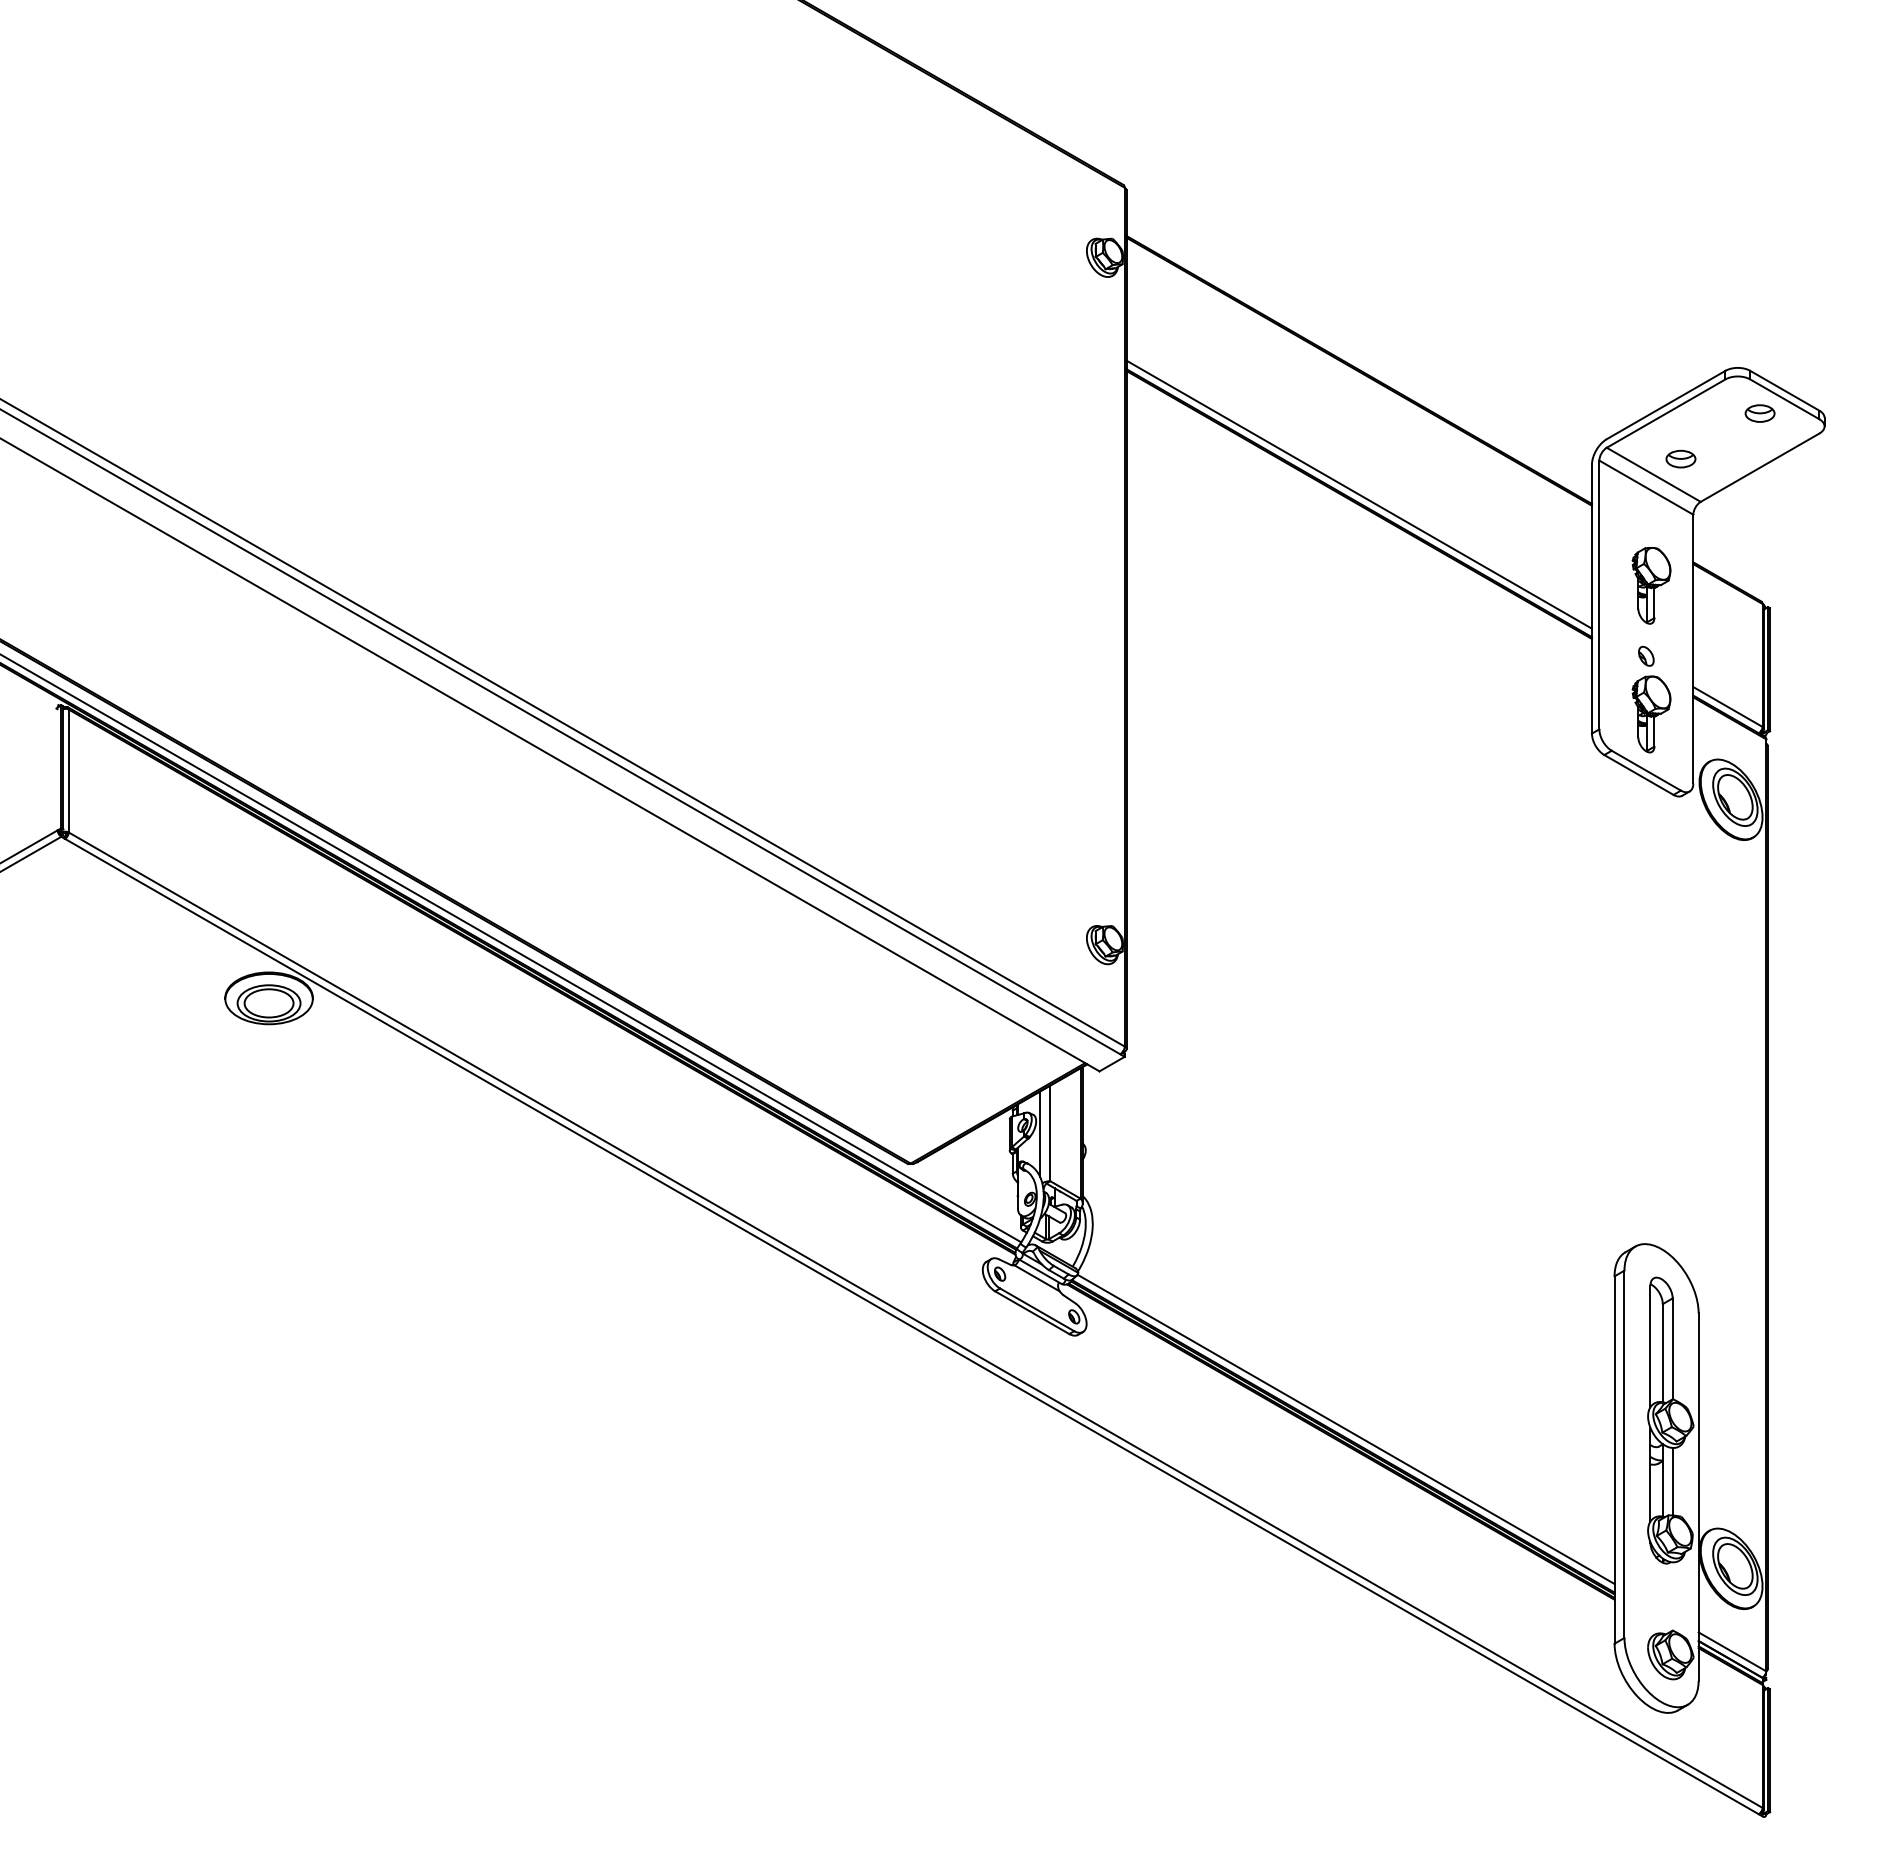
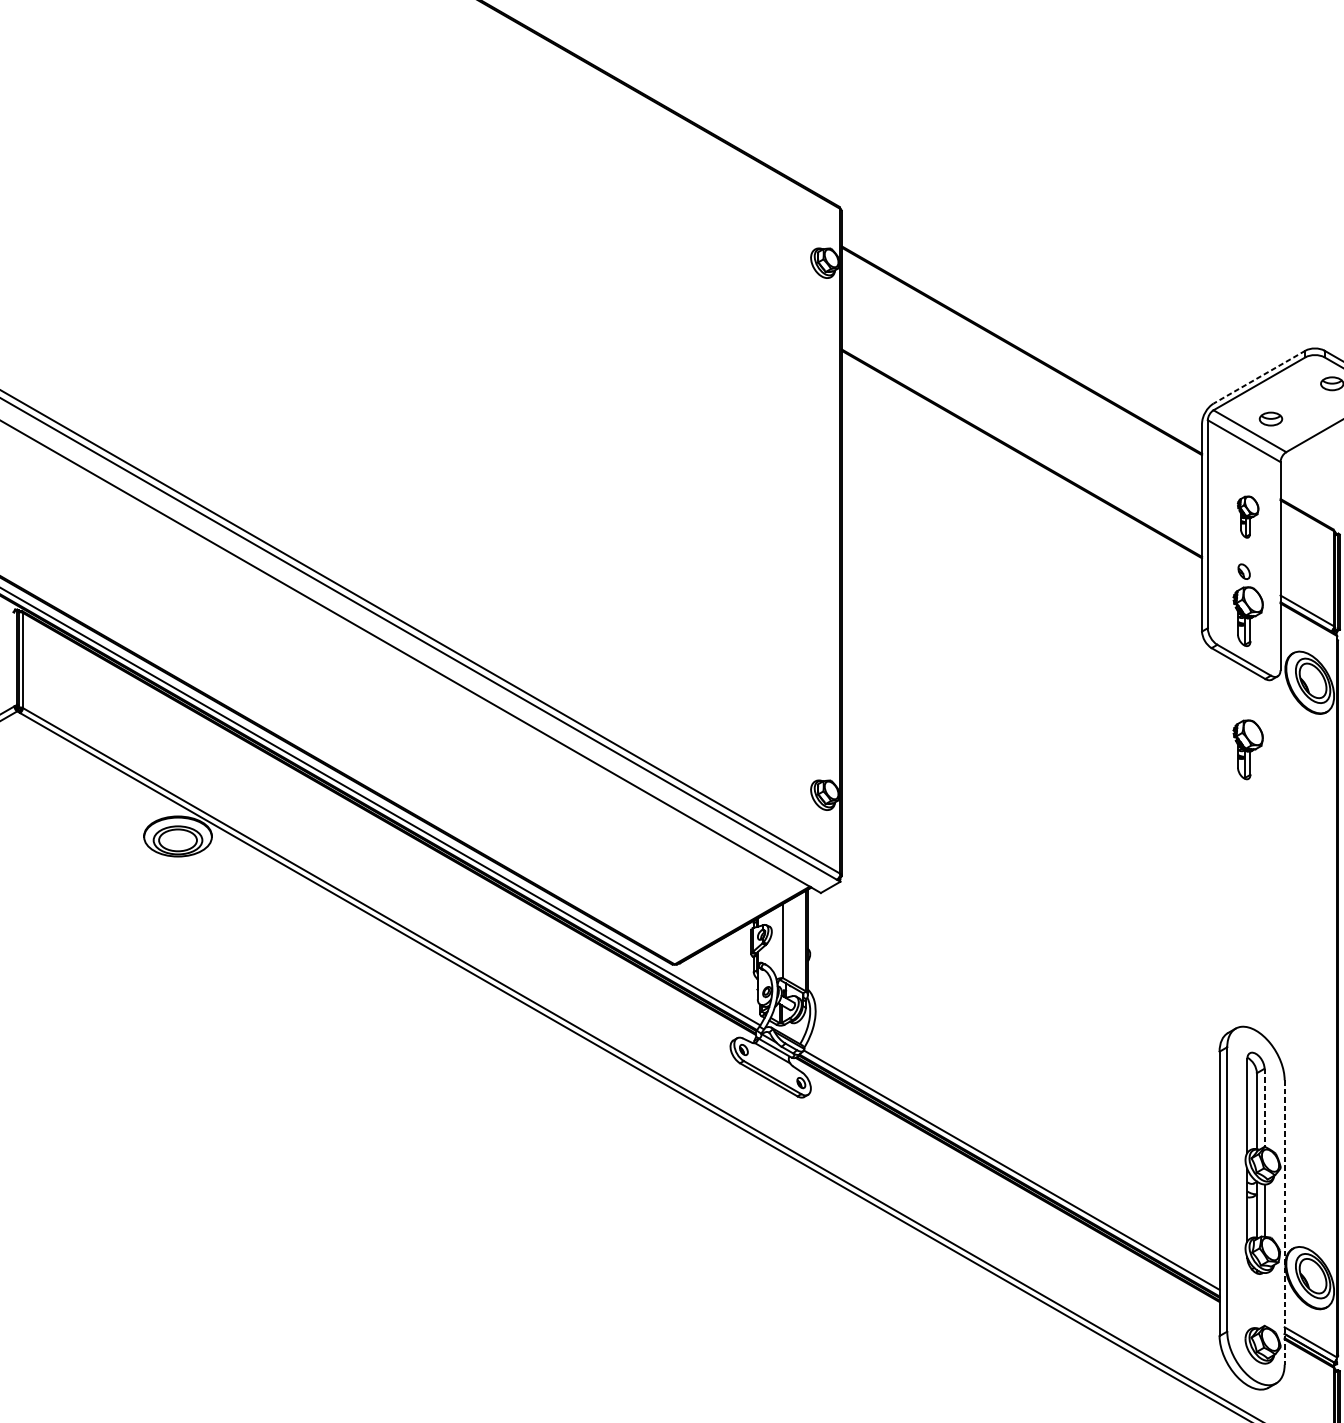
line: (1665, 405) -> (1259, 377), solid -> dashed
line: (1358, 494) -> (1021, 446), removed
part: (1651, 585) -> (1248, 516), size x0.7
part: (1651, 886) -> (1248, 749), added
line: (1040, 1133) -> (775, 941), removed
line: (1672, 1349) -> (1264, 1108), solid -> dashed
line: (1698, 1497) -> (1284, 1222), solid -> dashed

